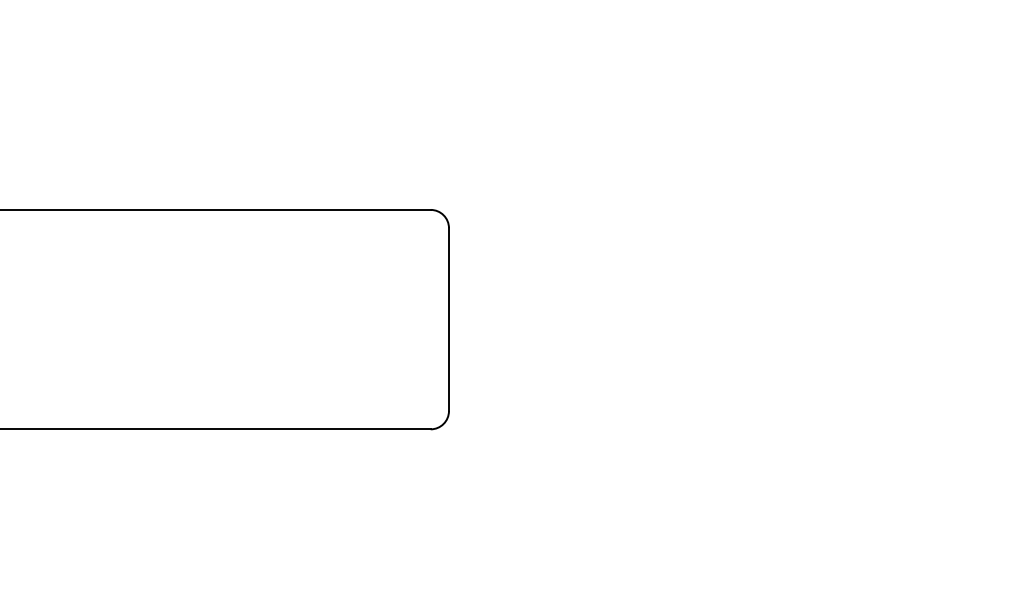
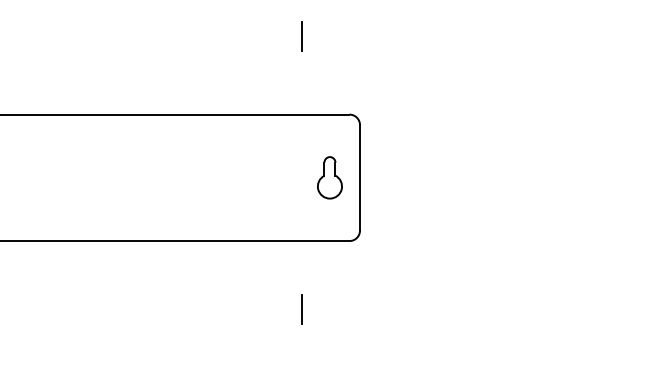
line: (347, 74) -> (301, 36), added
part: (396, 319) -> (329, 177), added
line: (347, 548) -> (301, 309), added

